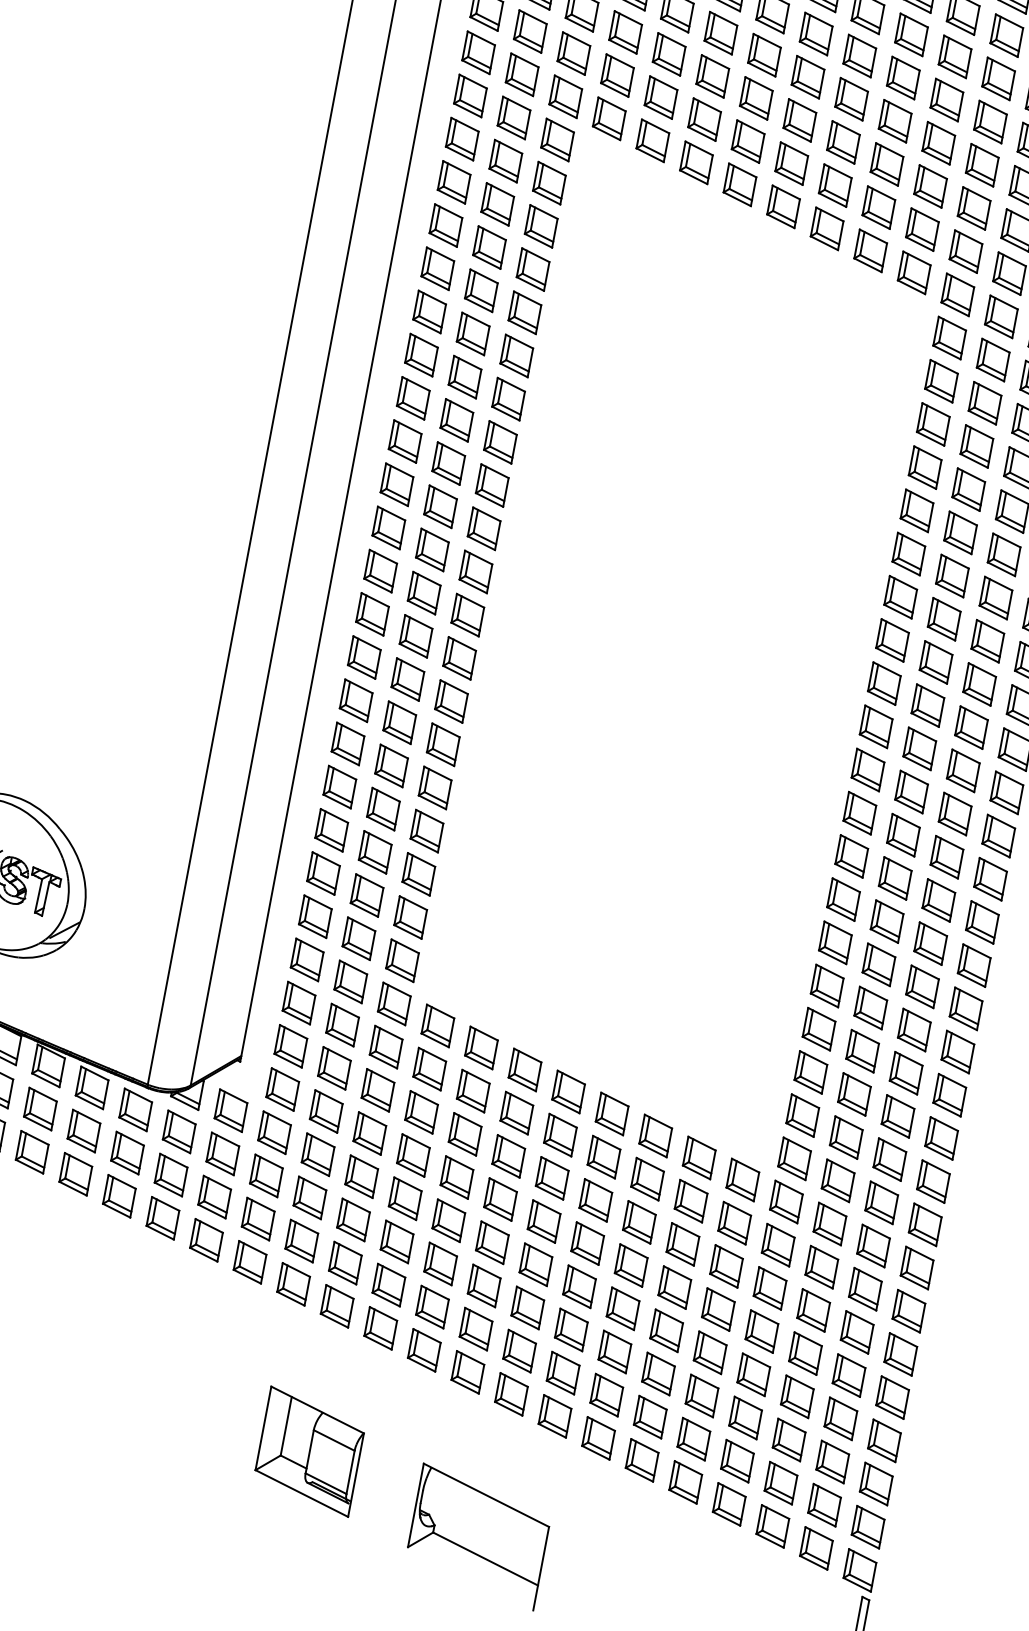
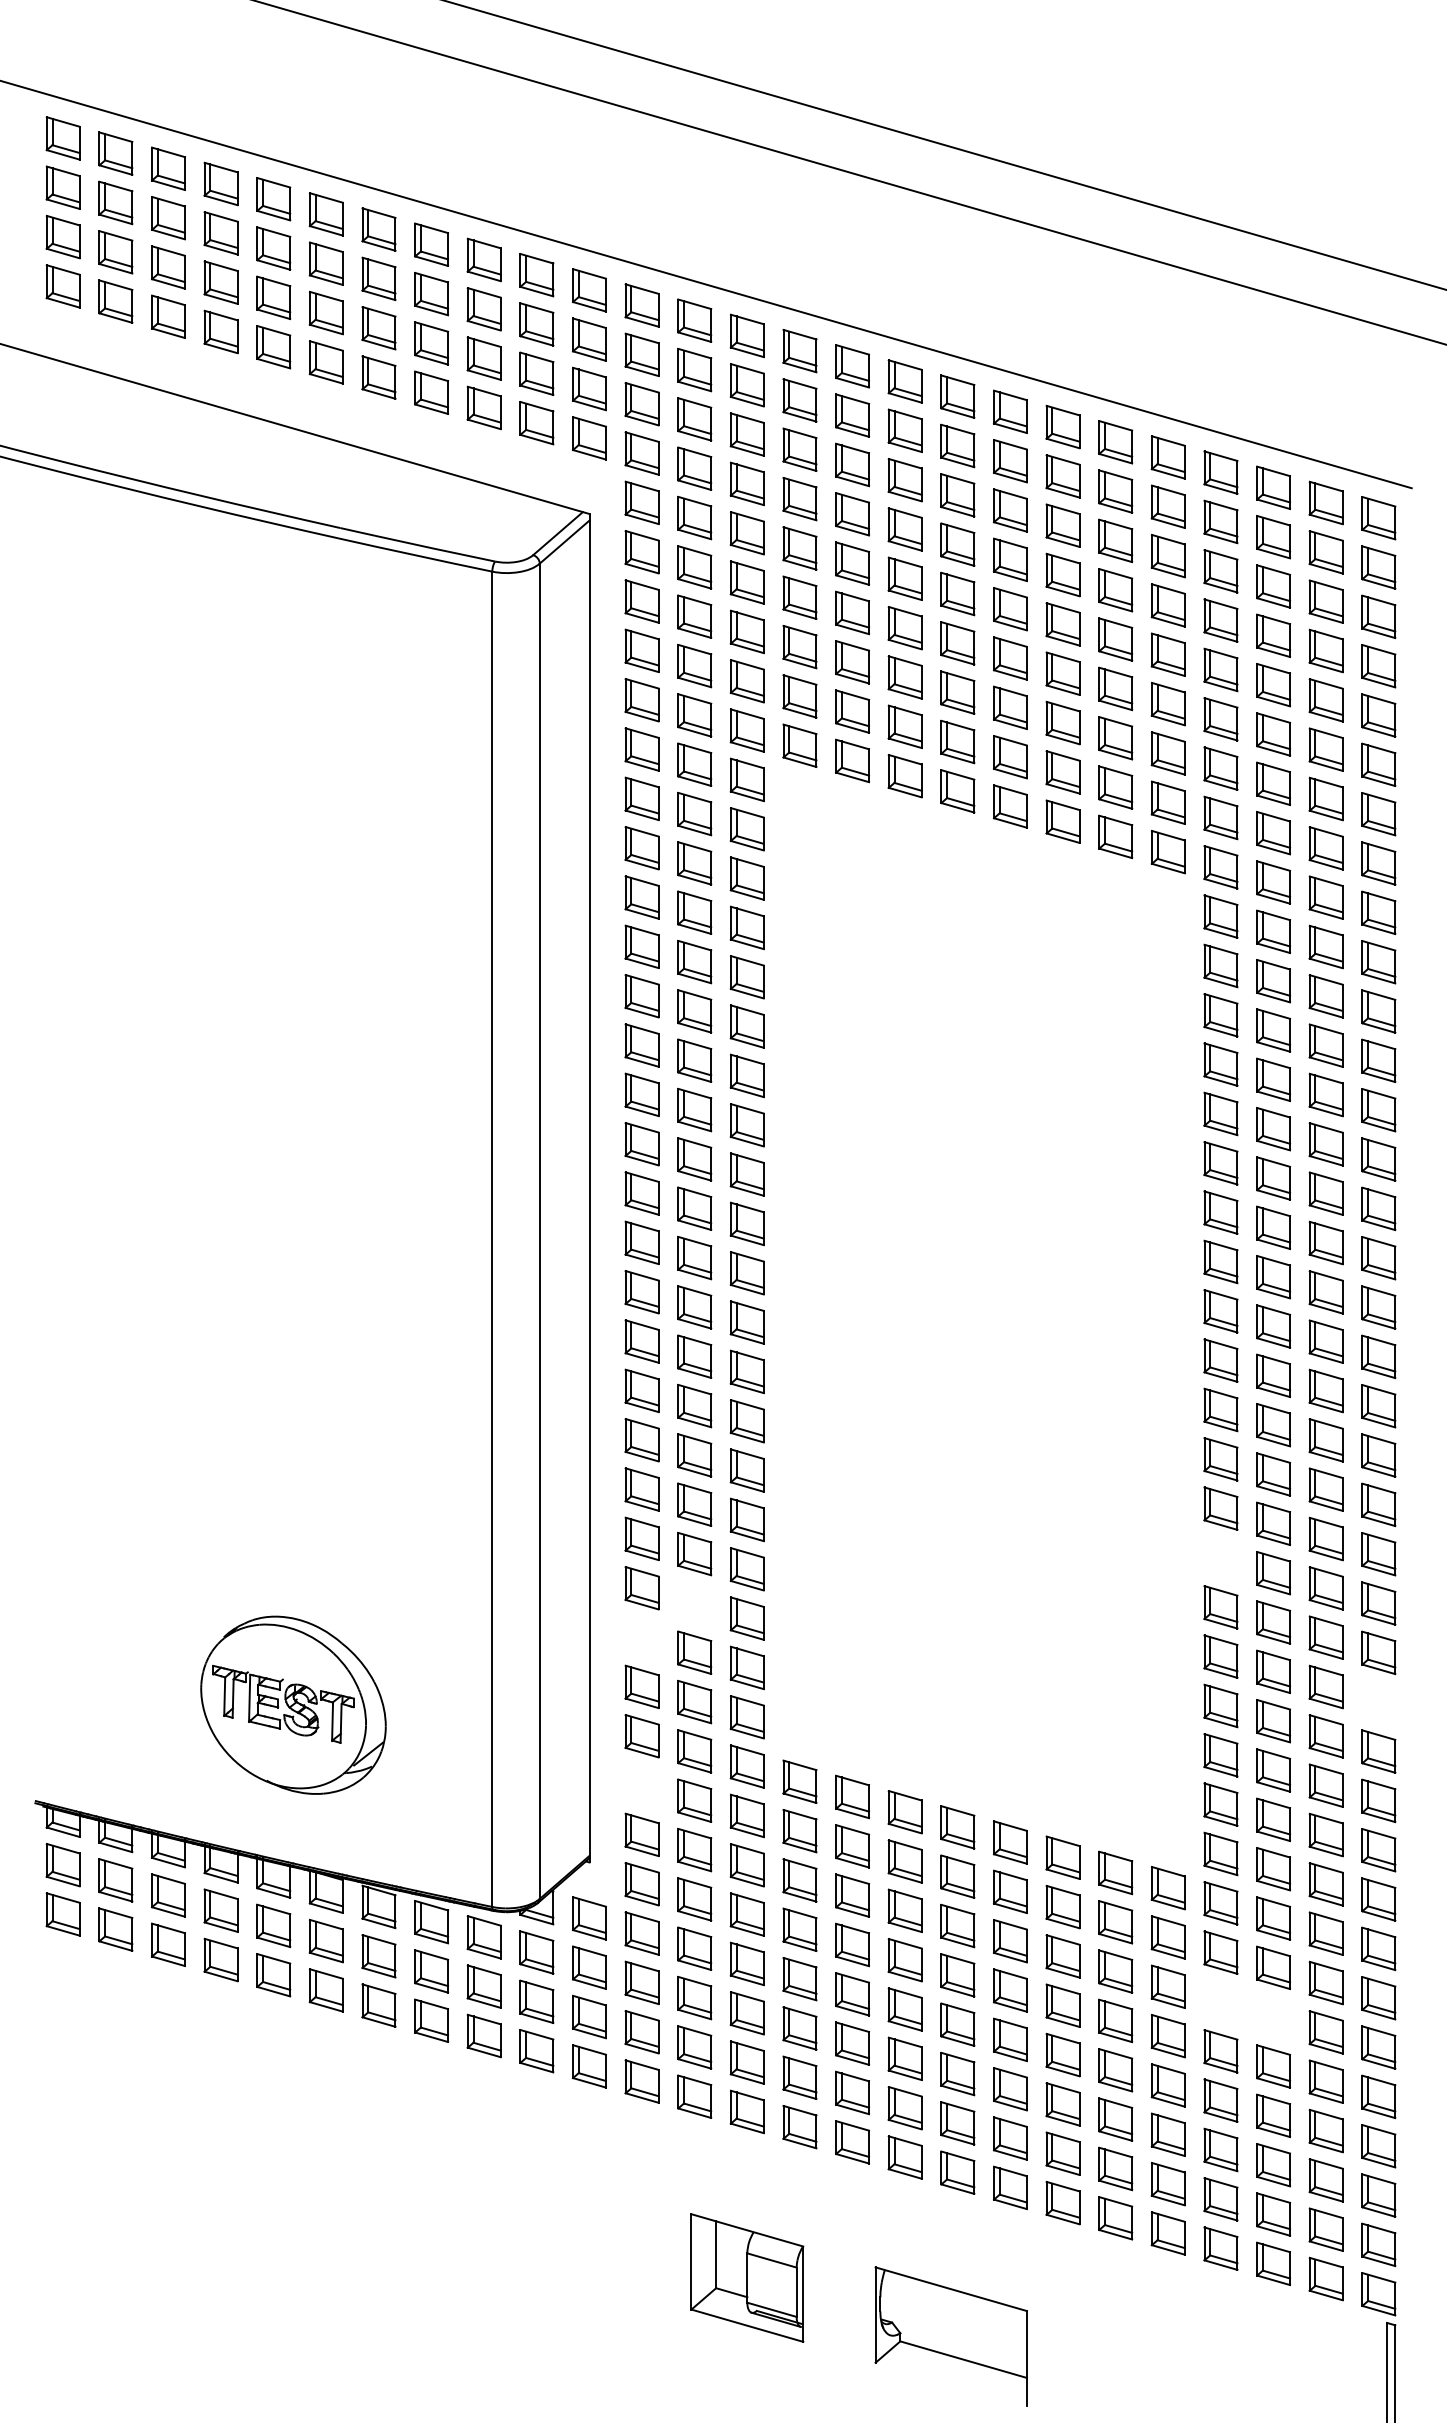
part: (375, 852) -> (694, 1603), removed
part: (323, 873) -> (641, 1637), removed
part: (843, 899) -> (1220, 1557), removed
part: (298, 1002) -> (641, 1785), removed
part: (957, 1052) -> (1378, 1702), removed
part: (769, 1287) -> (1220, 2001), removed
part: (813, 1310) -> (1273, 2017), removed

